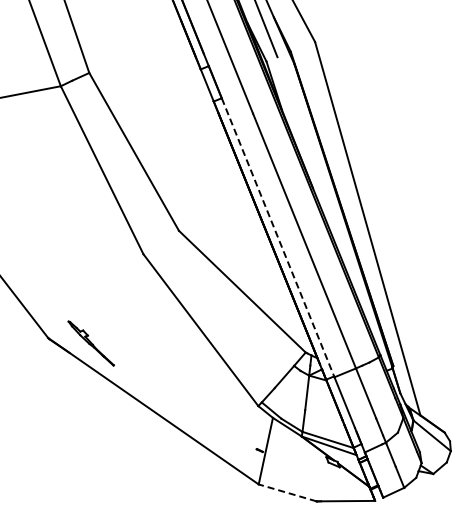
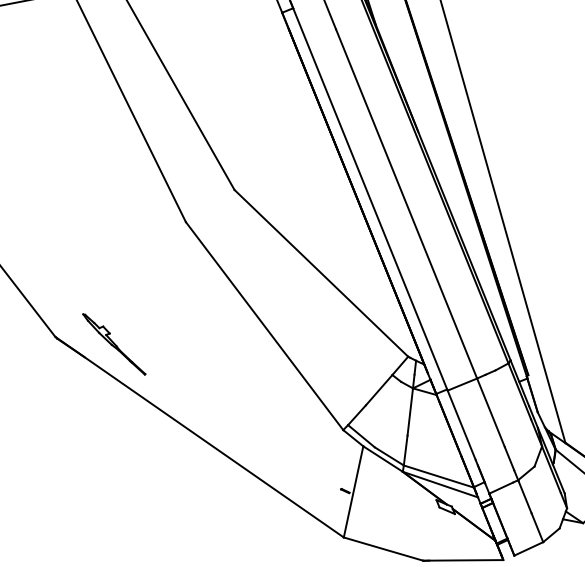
line: (278, 238) -> (370, 200), dashed -> solid
line: (287, 492) -> (383, 548), dashed -> solid

